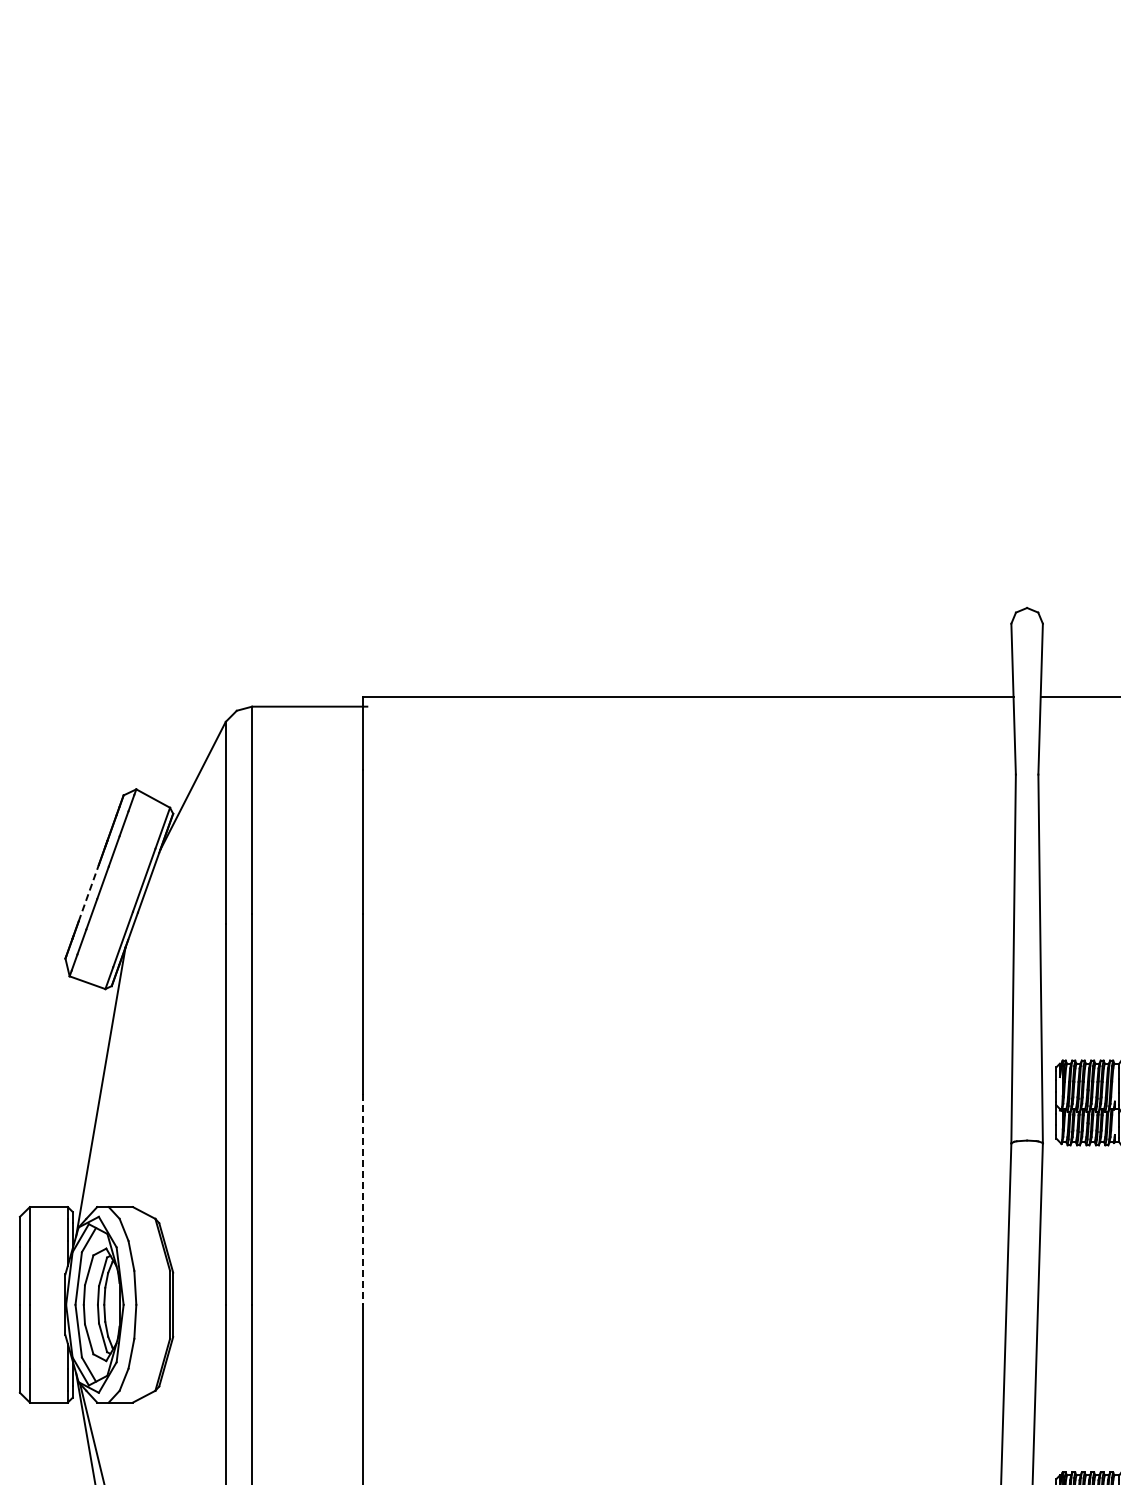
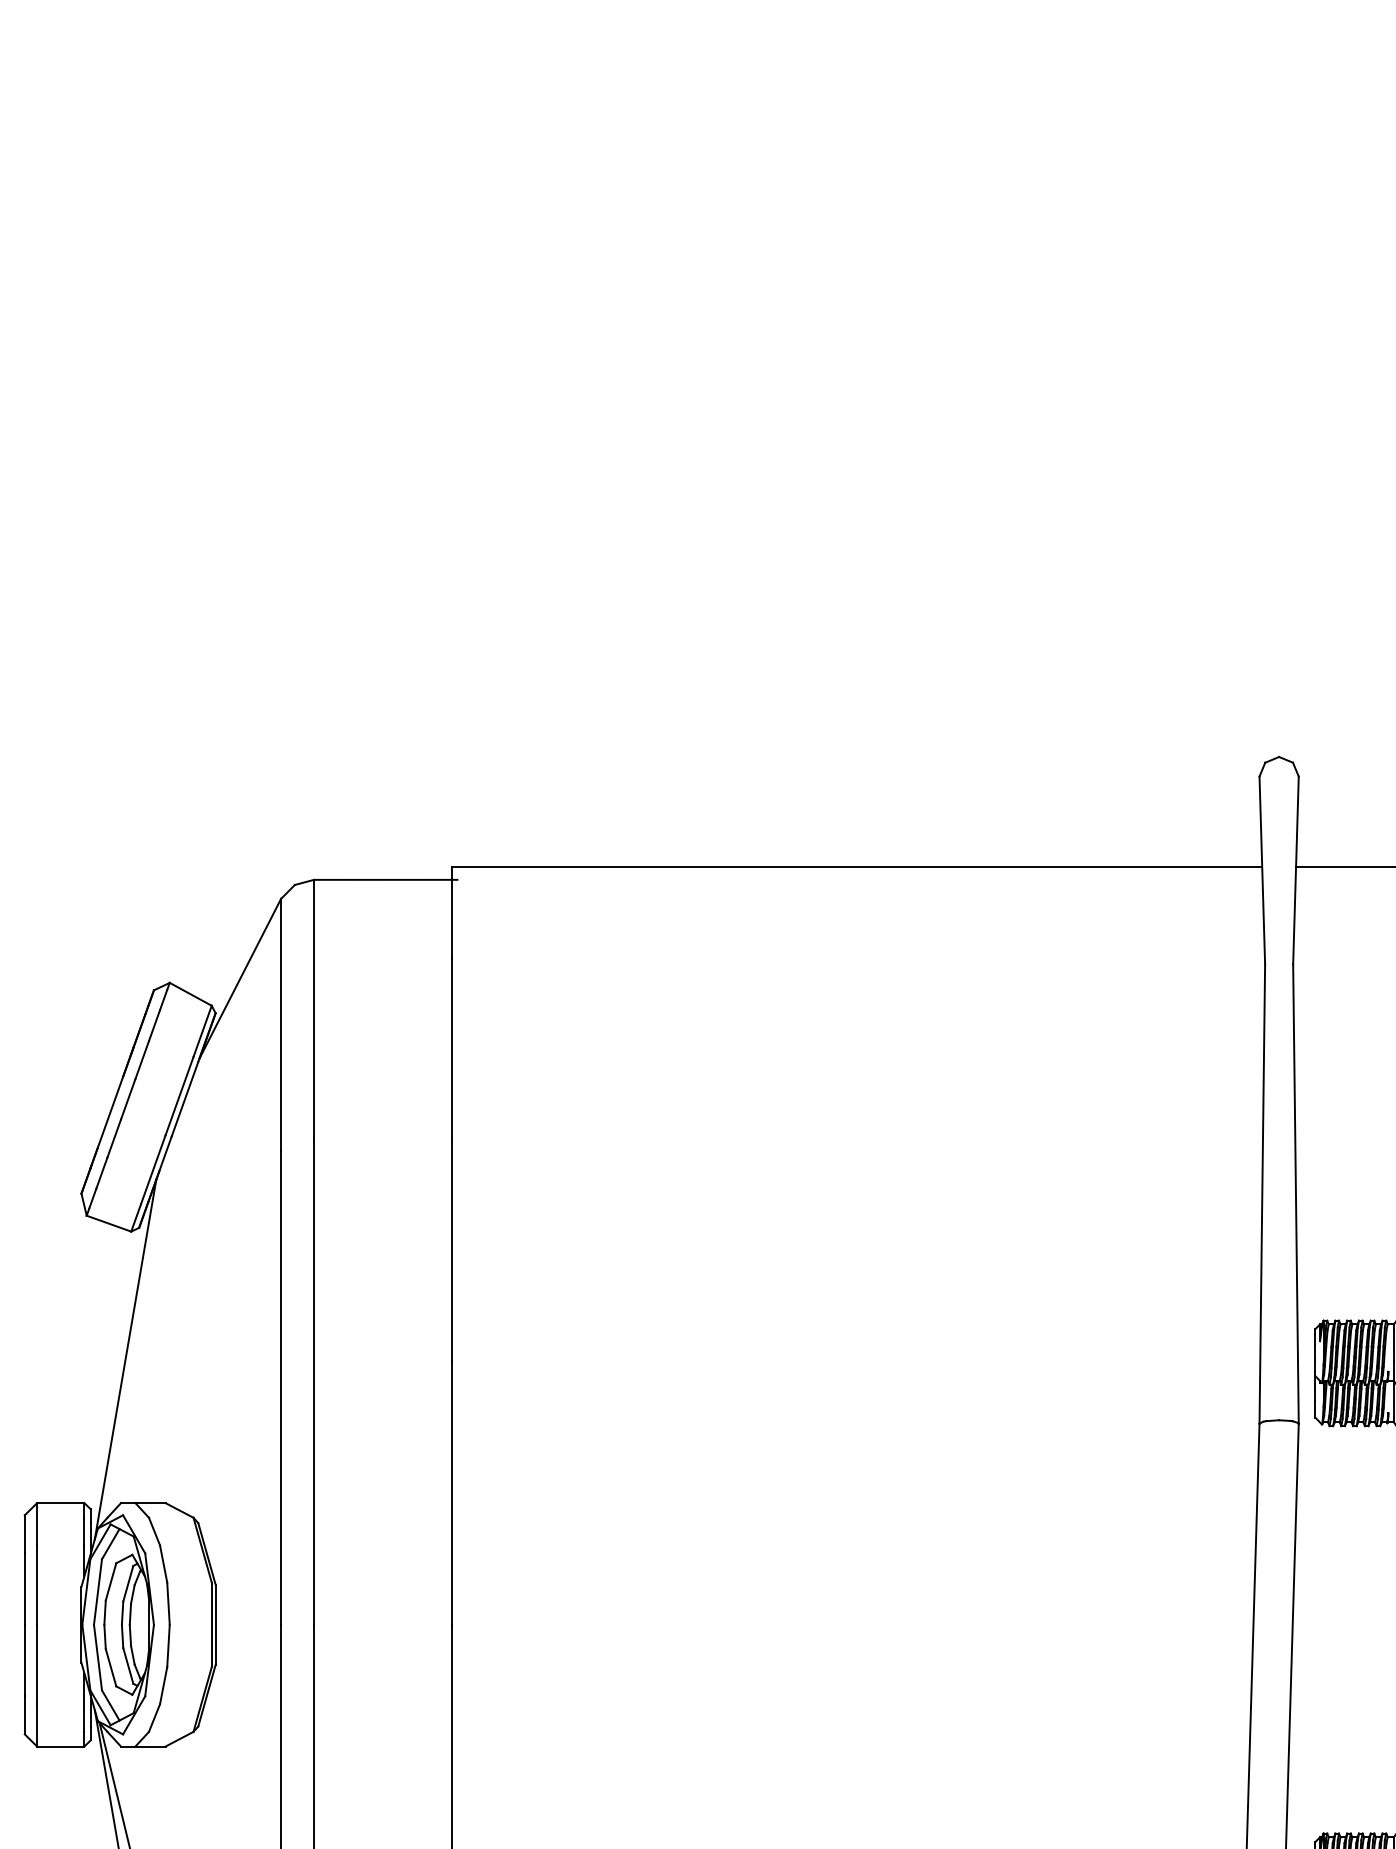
line: (88, 892) -> (110, 1111), dashed -> solid
line: (362, 1199) -> (451, 1493), dashed -> solid

